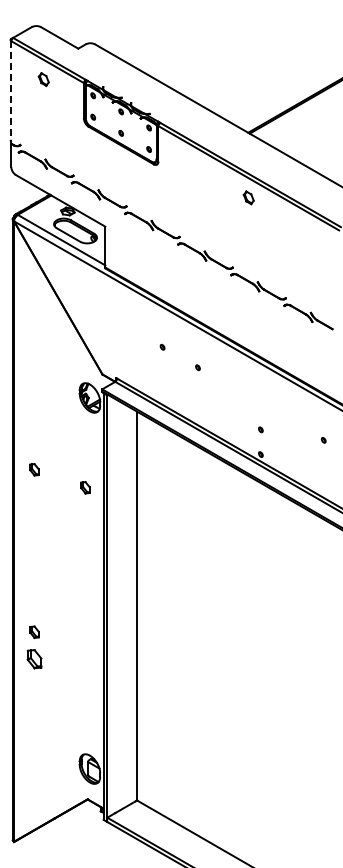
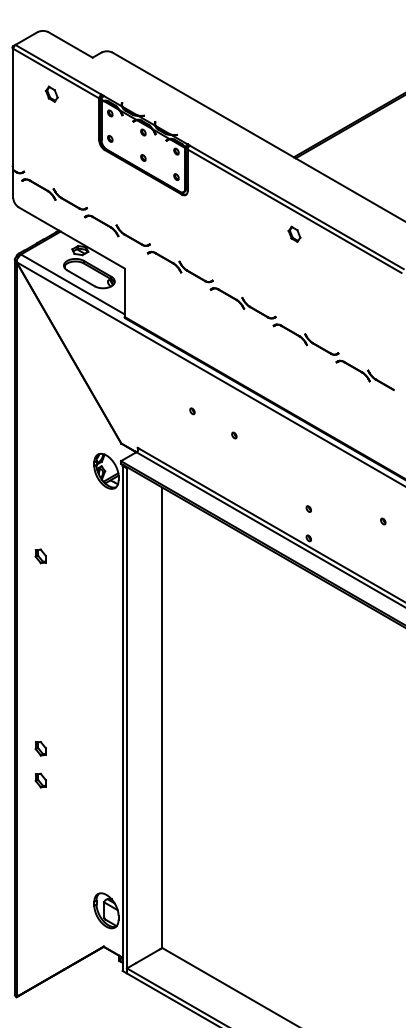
line: (11, 91) -> (13, 108), dashed -> solid
part: (85, 487) -> (101, 577), removed
part: (34, 658) -> (40, 779), size x0.62

